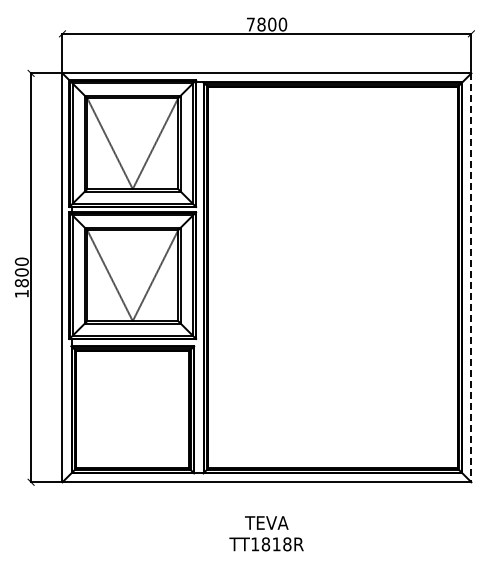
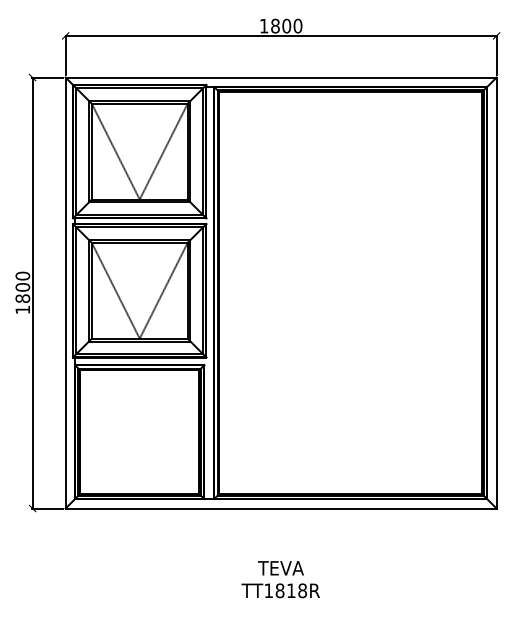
text: (250, 24) -> (263, 26), 7800 -> 1800
line: (471, 278) -> (496, 293), dashed -> solid
text: (266, 533) -> (280, 579), moved

